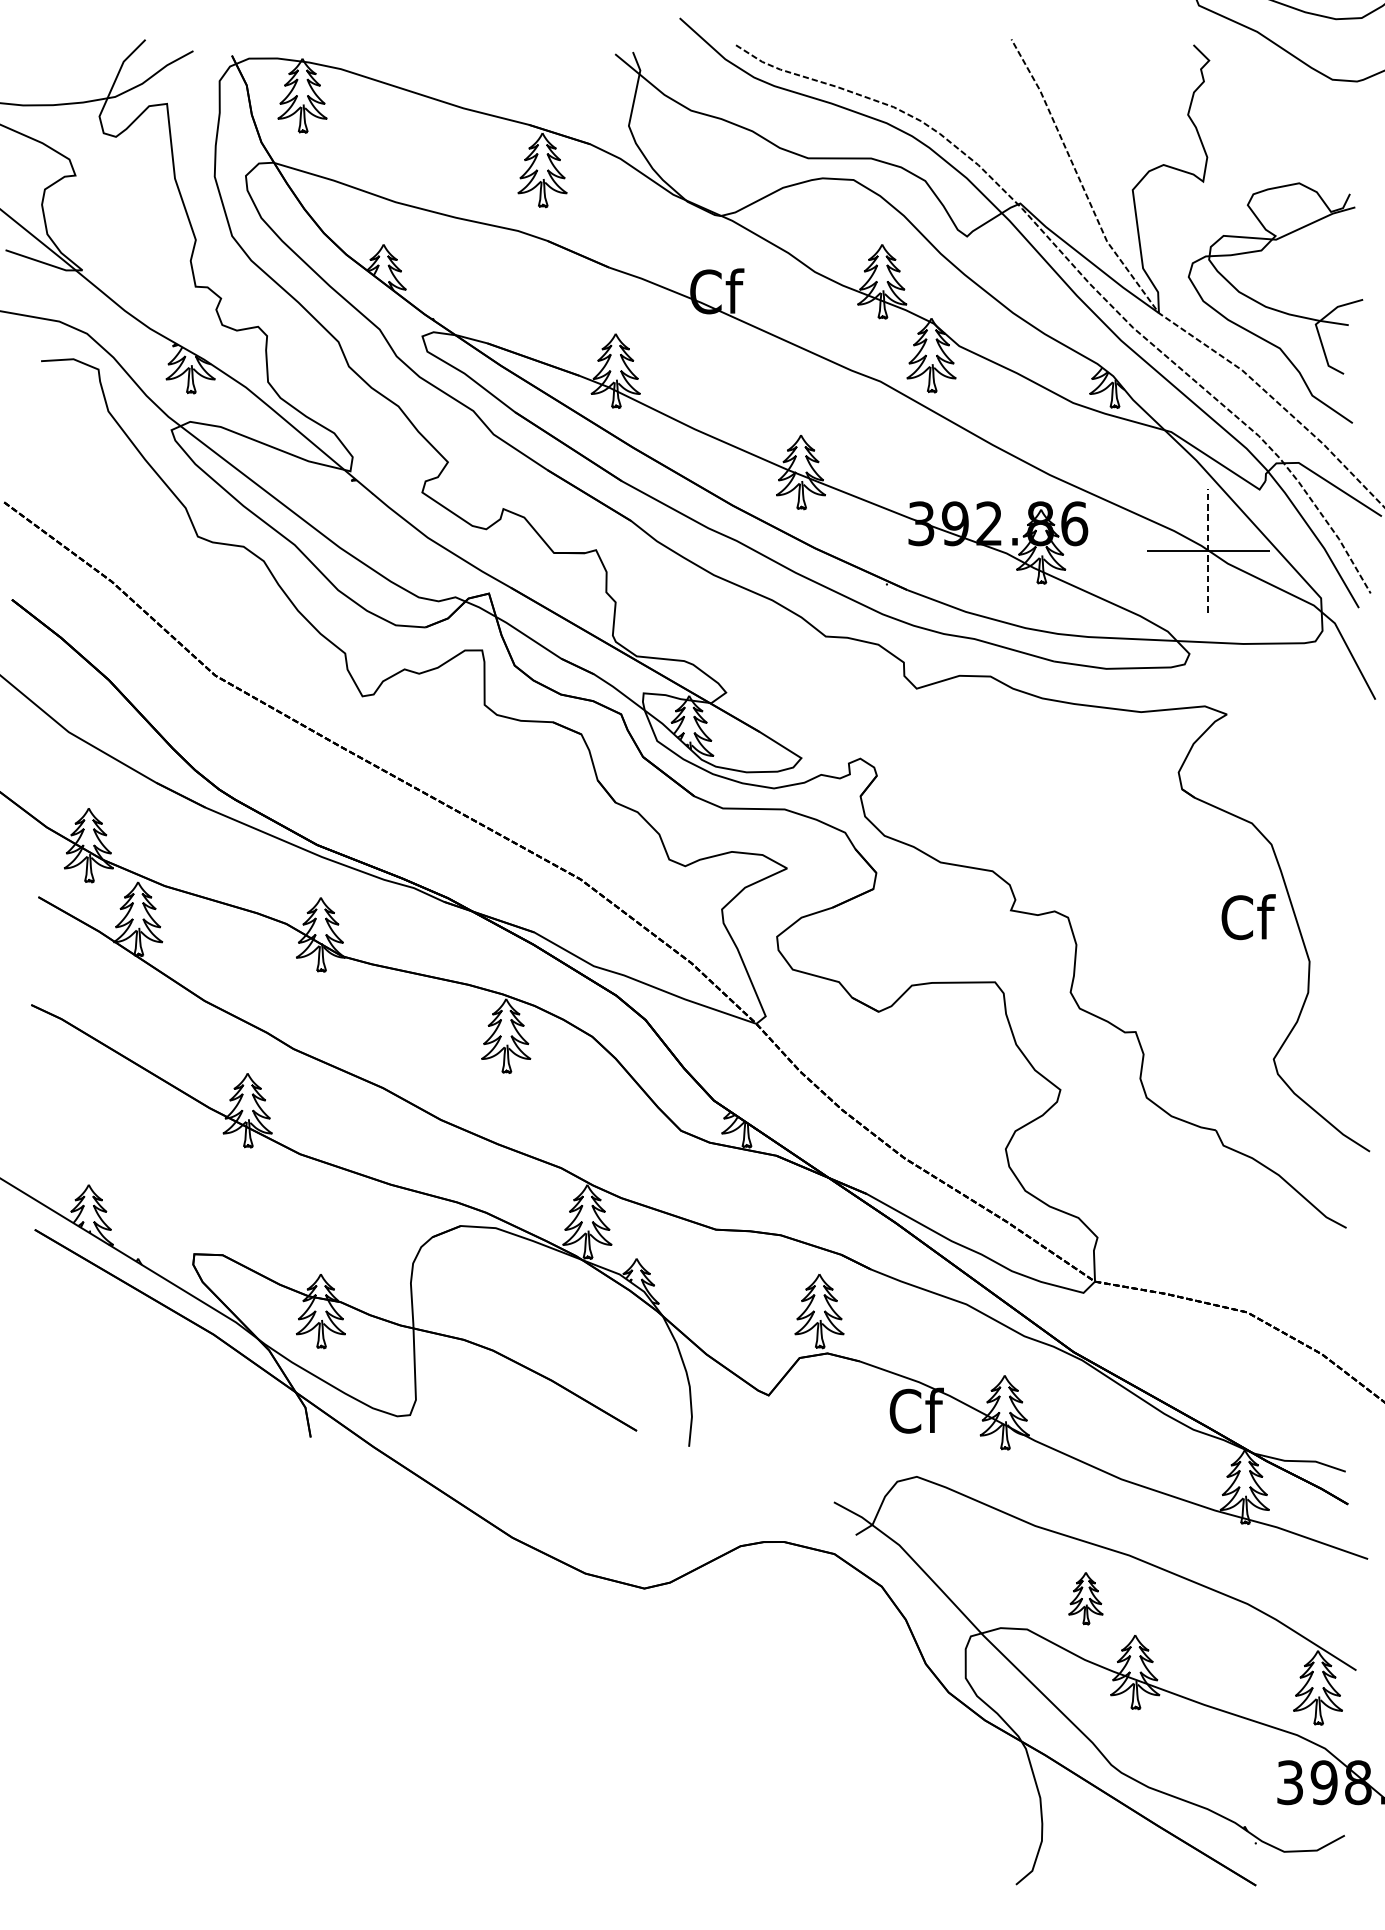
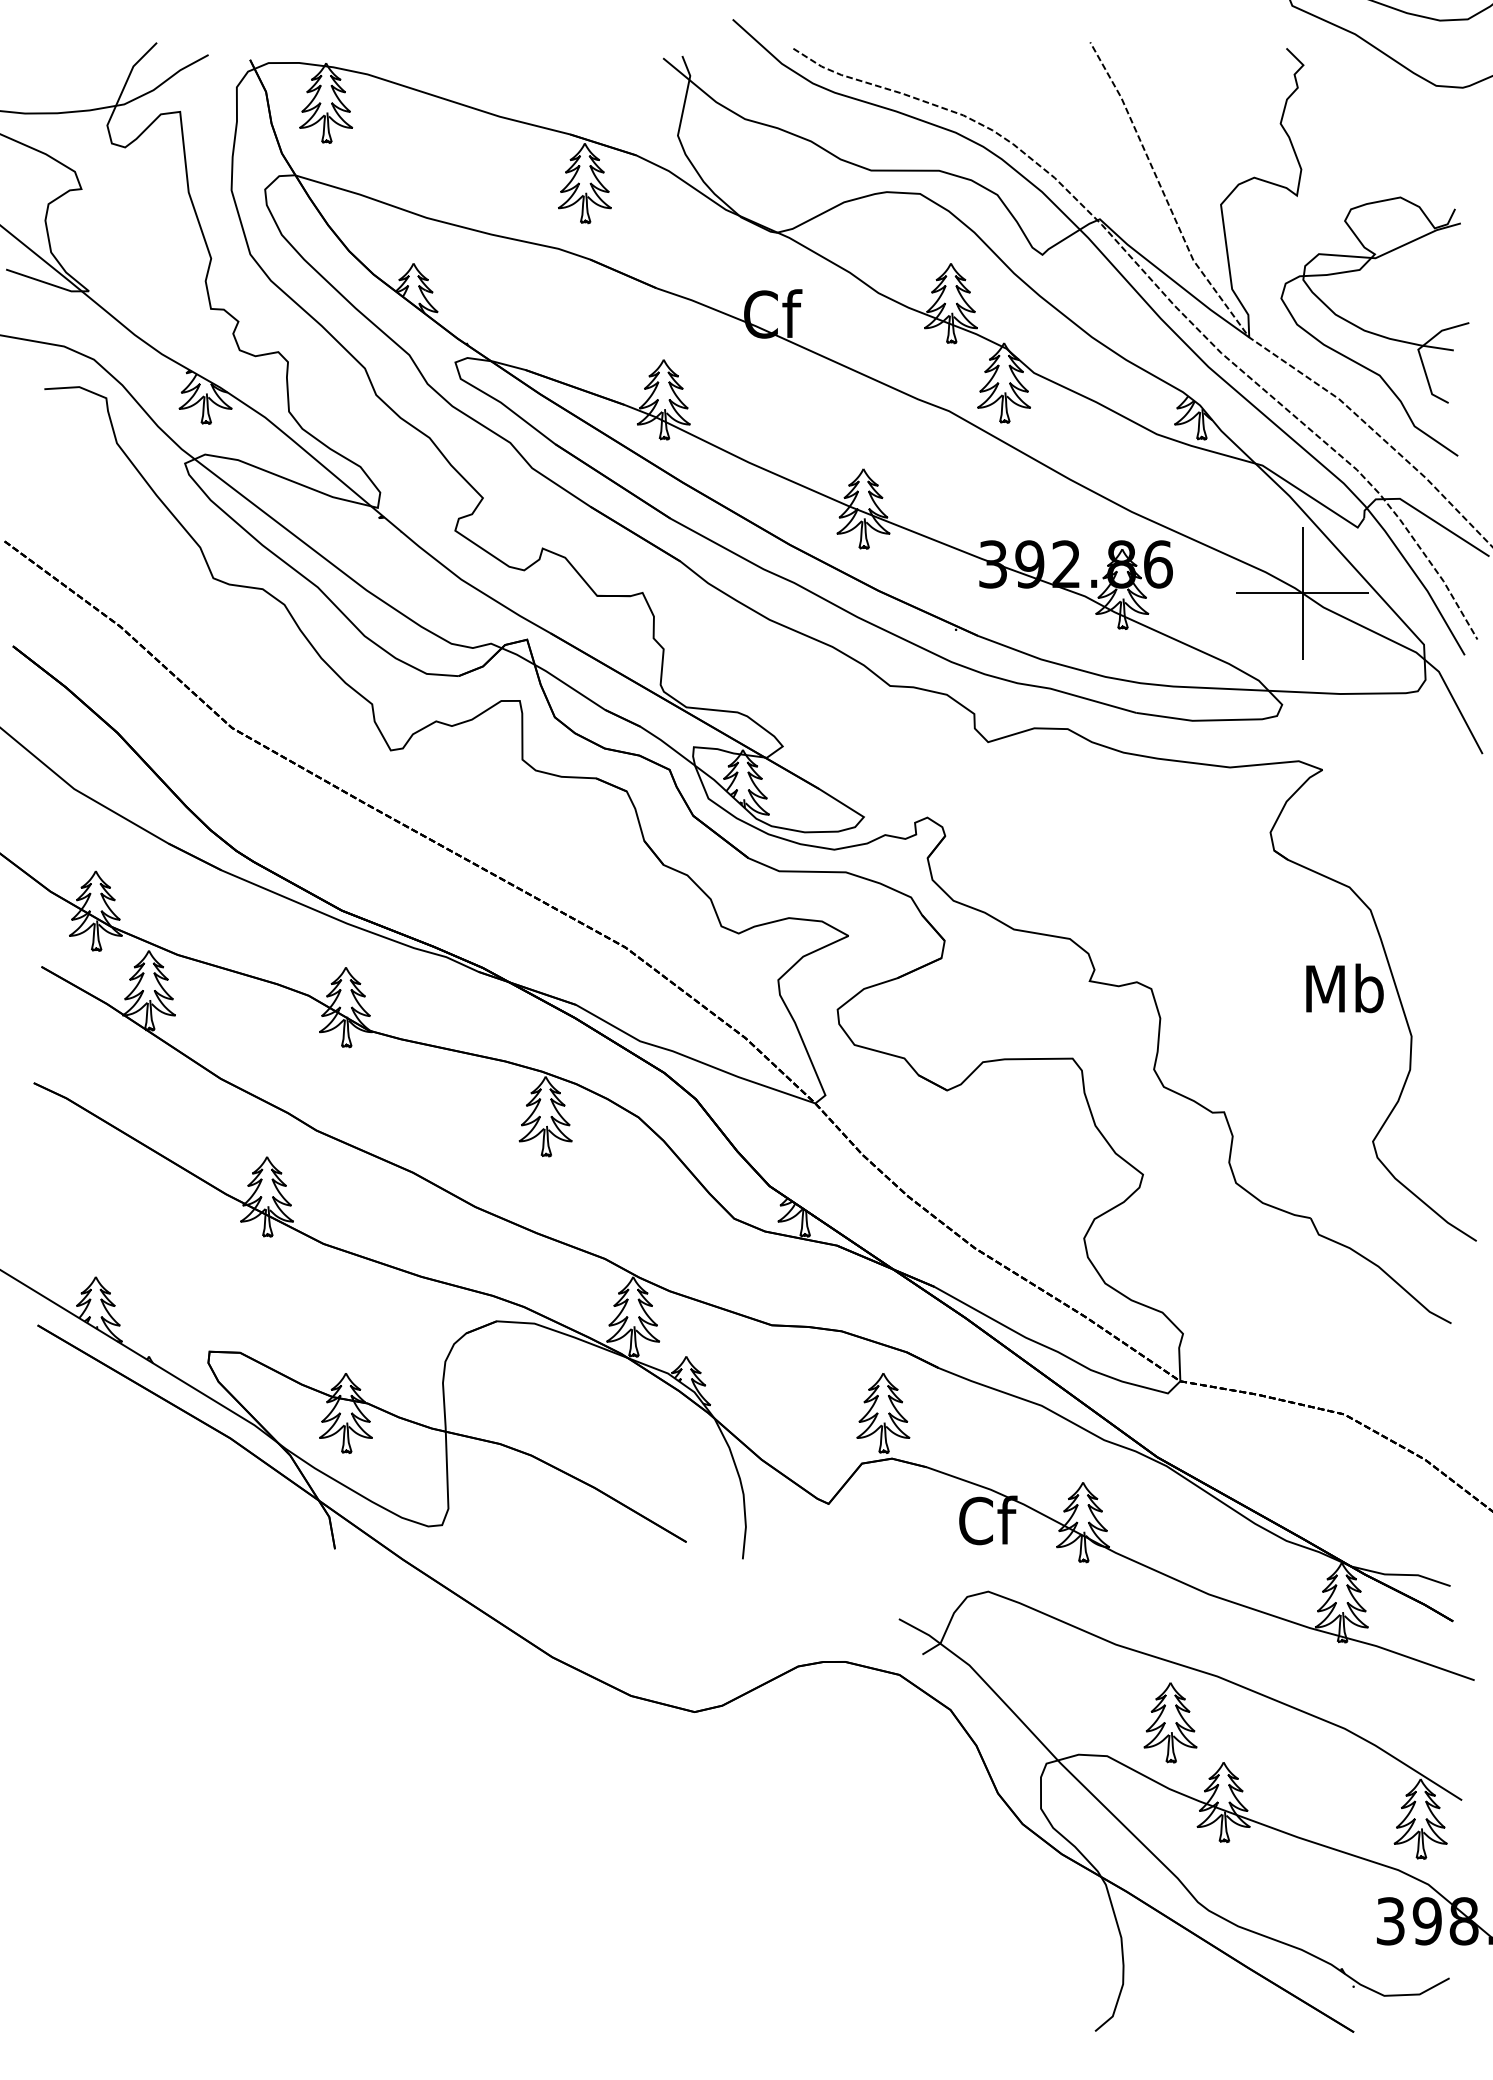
line: (1208, 550) -> (1302, 593), dashed -> solid
text: (1247, 917) -> (1344, 988), Cf -> Mb
part: (1085, 1598) -> (1170, 1722), size x1.43

